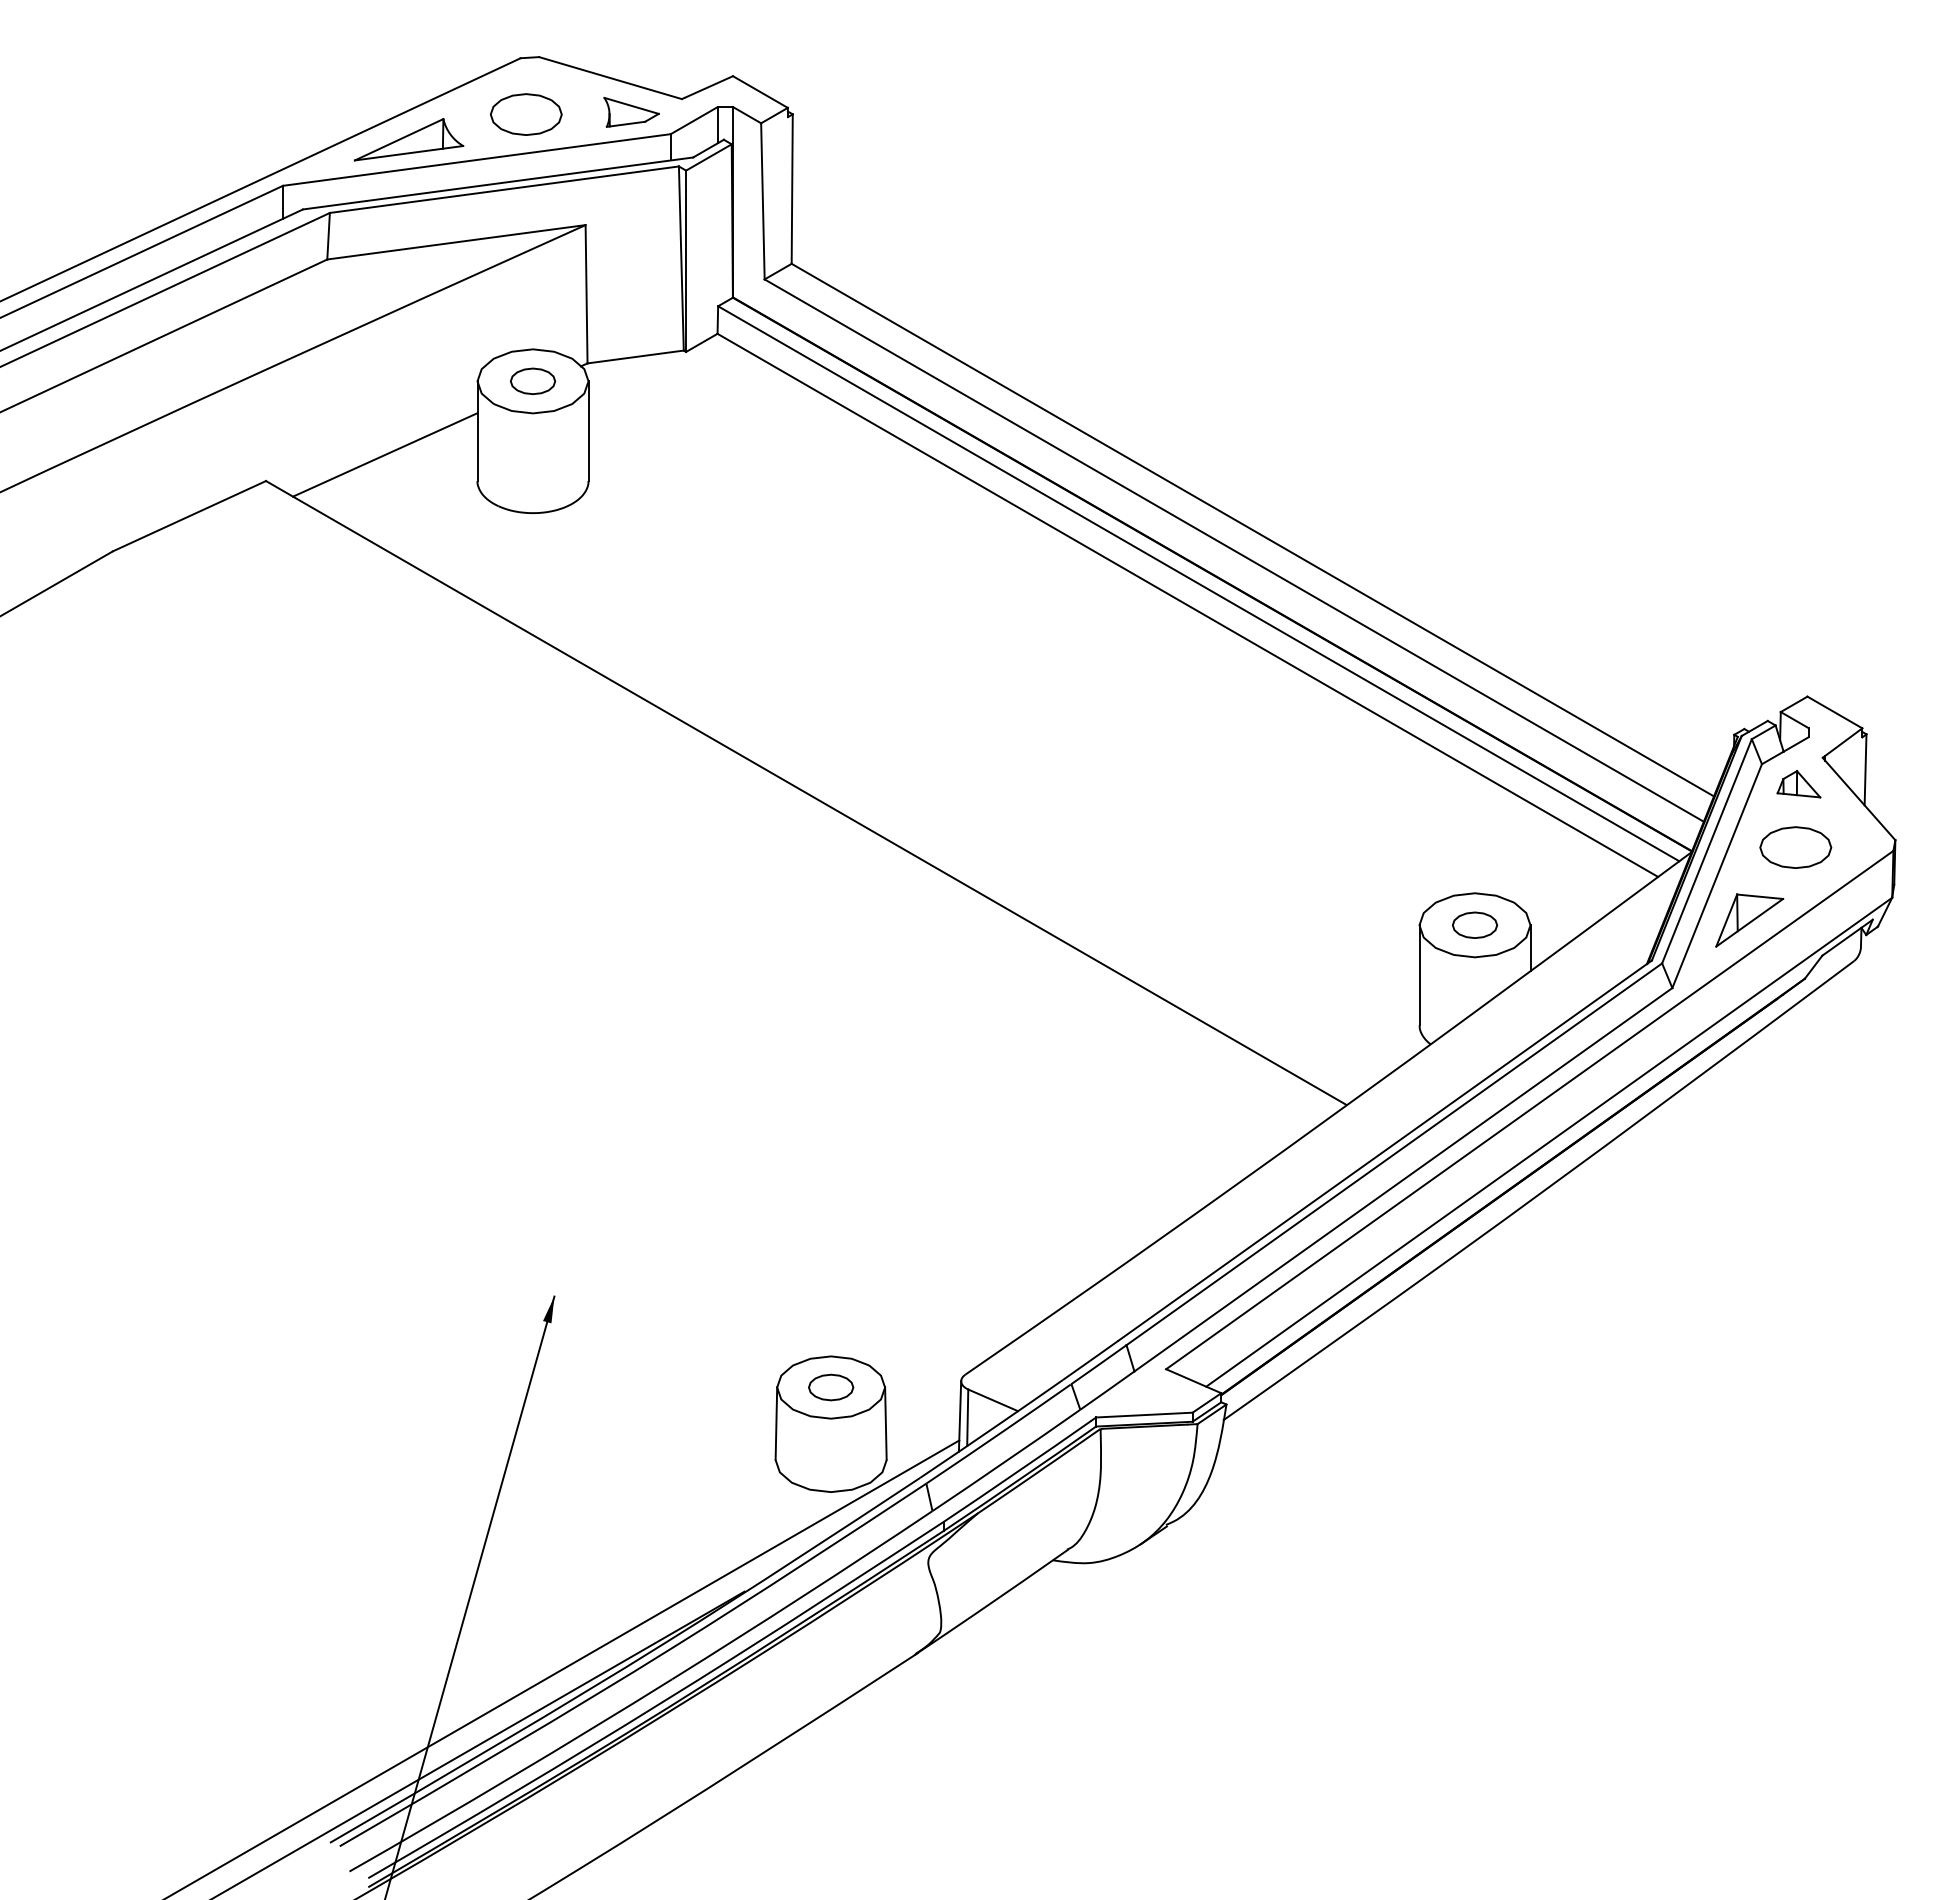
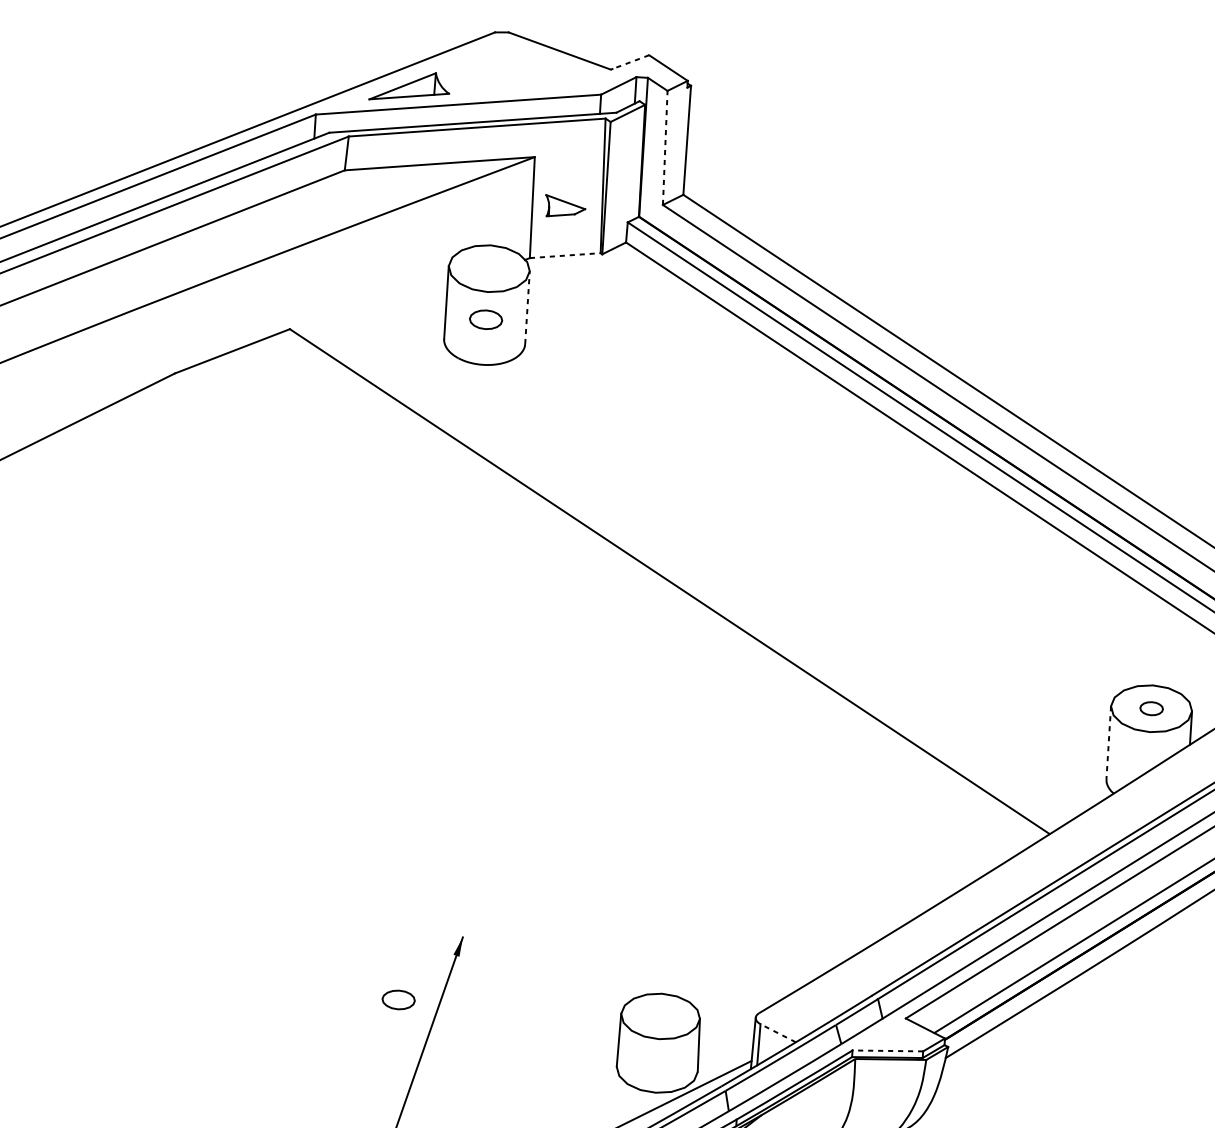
line: (708, 87) -> (630, 62), solid -> dashed
part: (631, 112) -> (565, 206), moved
part: (525, 114) -> (496, 73), removed
line: (762, 200) -> (664, 147), solid -> dashed
line: (635, 357) -> (565, 256), solid -> dashed
part: (533, 380) -> (486, 319), moved
line: (588, 431) -> (527, 307), solid -> dashed
line: (385, 454) -> (378, 315), removed
part: (1475, 924) -> (1151, 708), size x0.7
line: (1419, 975) -> (1108, 742), solid -> dashed
part: (831, 1387) -> (398, 999), moved
line: (992, 1400) -> (777, 1033), solid -> dashed
line: (1143, 1415) -> (887, 1051), solid -> dashed

